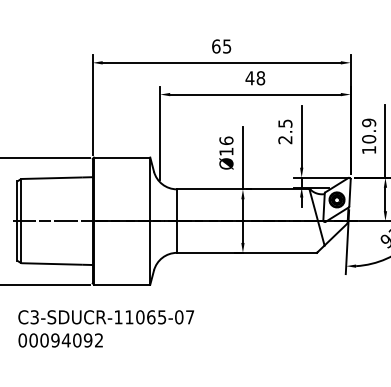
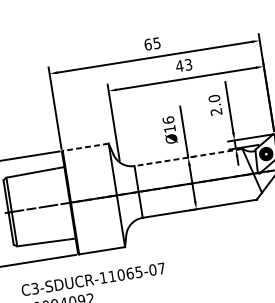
text: (260, 78) -> (188, 65), 48 -> 43
text: (285, 123) -> (214, 98), 2.5 -> 2.0
line: (121, 157) -> (85, 147), solid -> dashed
line: (242, 189) -> (187, 157), solid -> dashed

